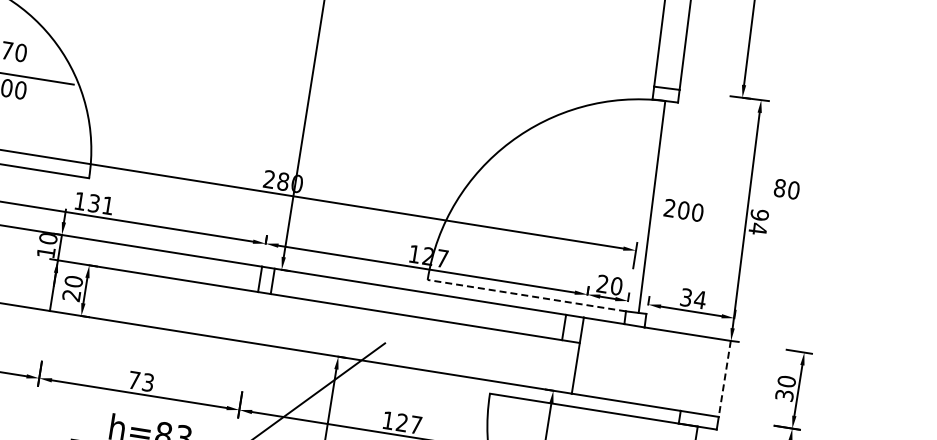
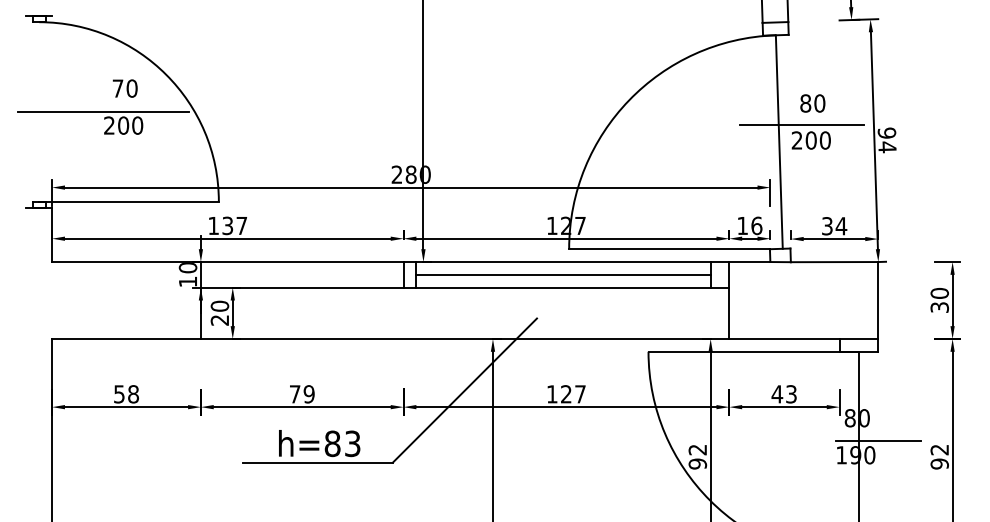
text: (786, 189) -> (812, 103), moved
line: (676, 194) -> (801, 125), added
text: (107, 205) -> (241, 225), 131 -> 137
text: (609, 284) -> (749, 225), 20 -> 16
line: (526, 295) -> (669, 249), dashed -> solid
line: (418, 304) -> (563, 274), added
line: (725, 379) -> (878, 301), dashed -> solid
text: (147, 382) -> (308, 394), 73 -> 79

